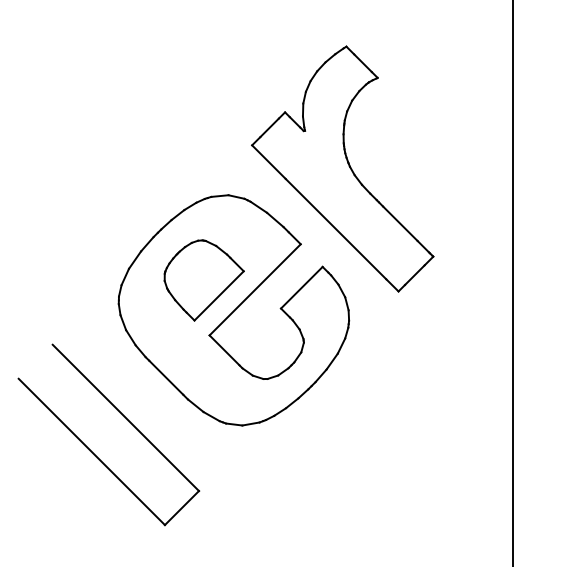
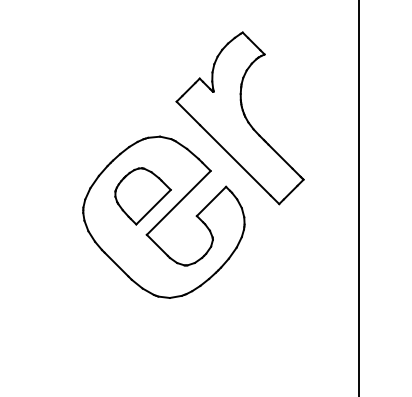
part: (124, 419) -> (87, 293), removed

